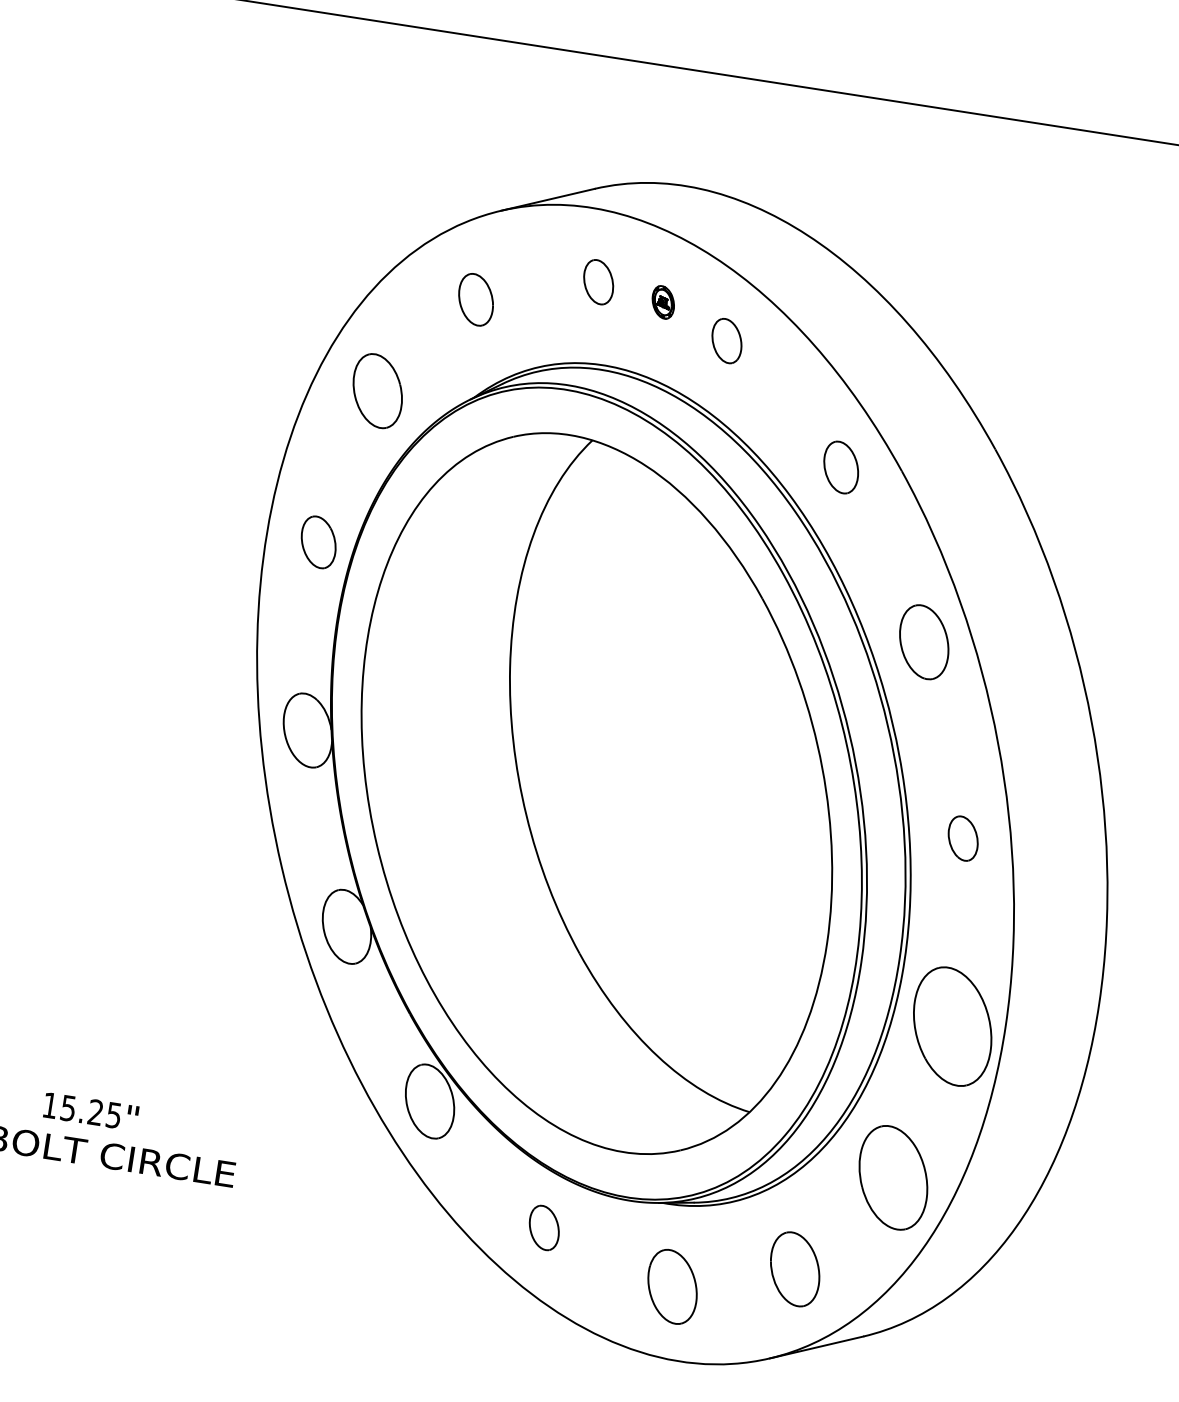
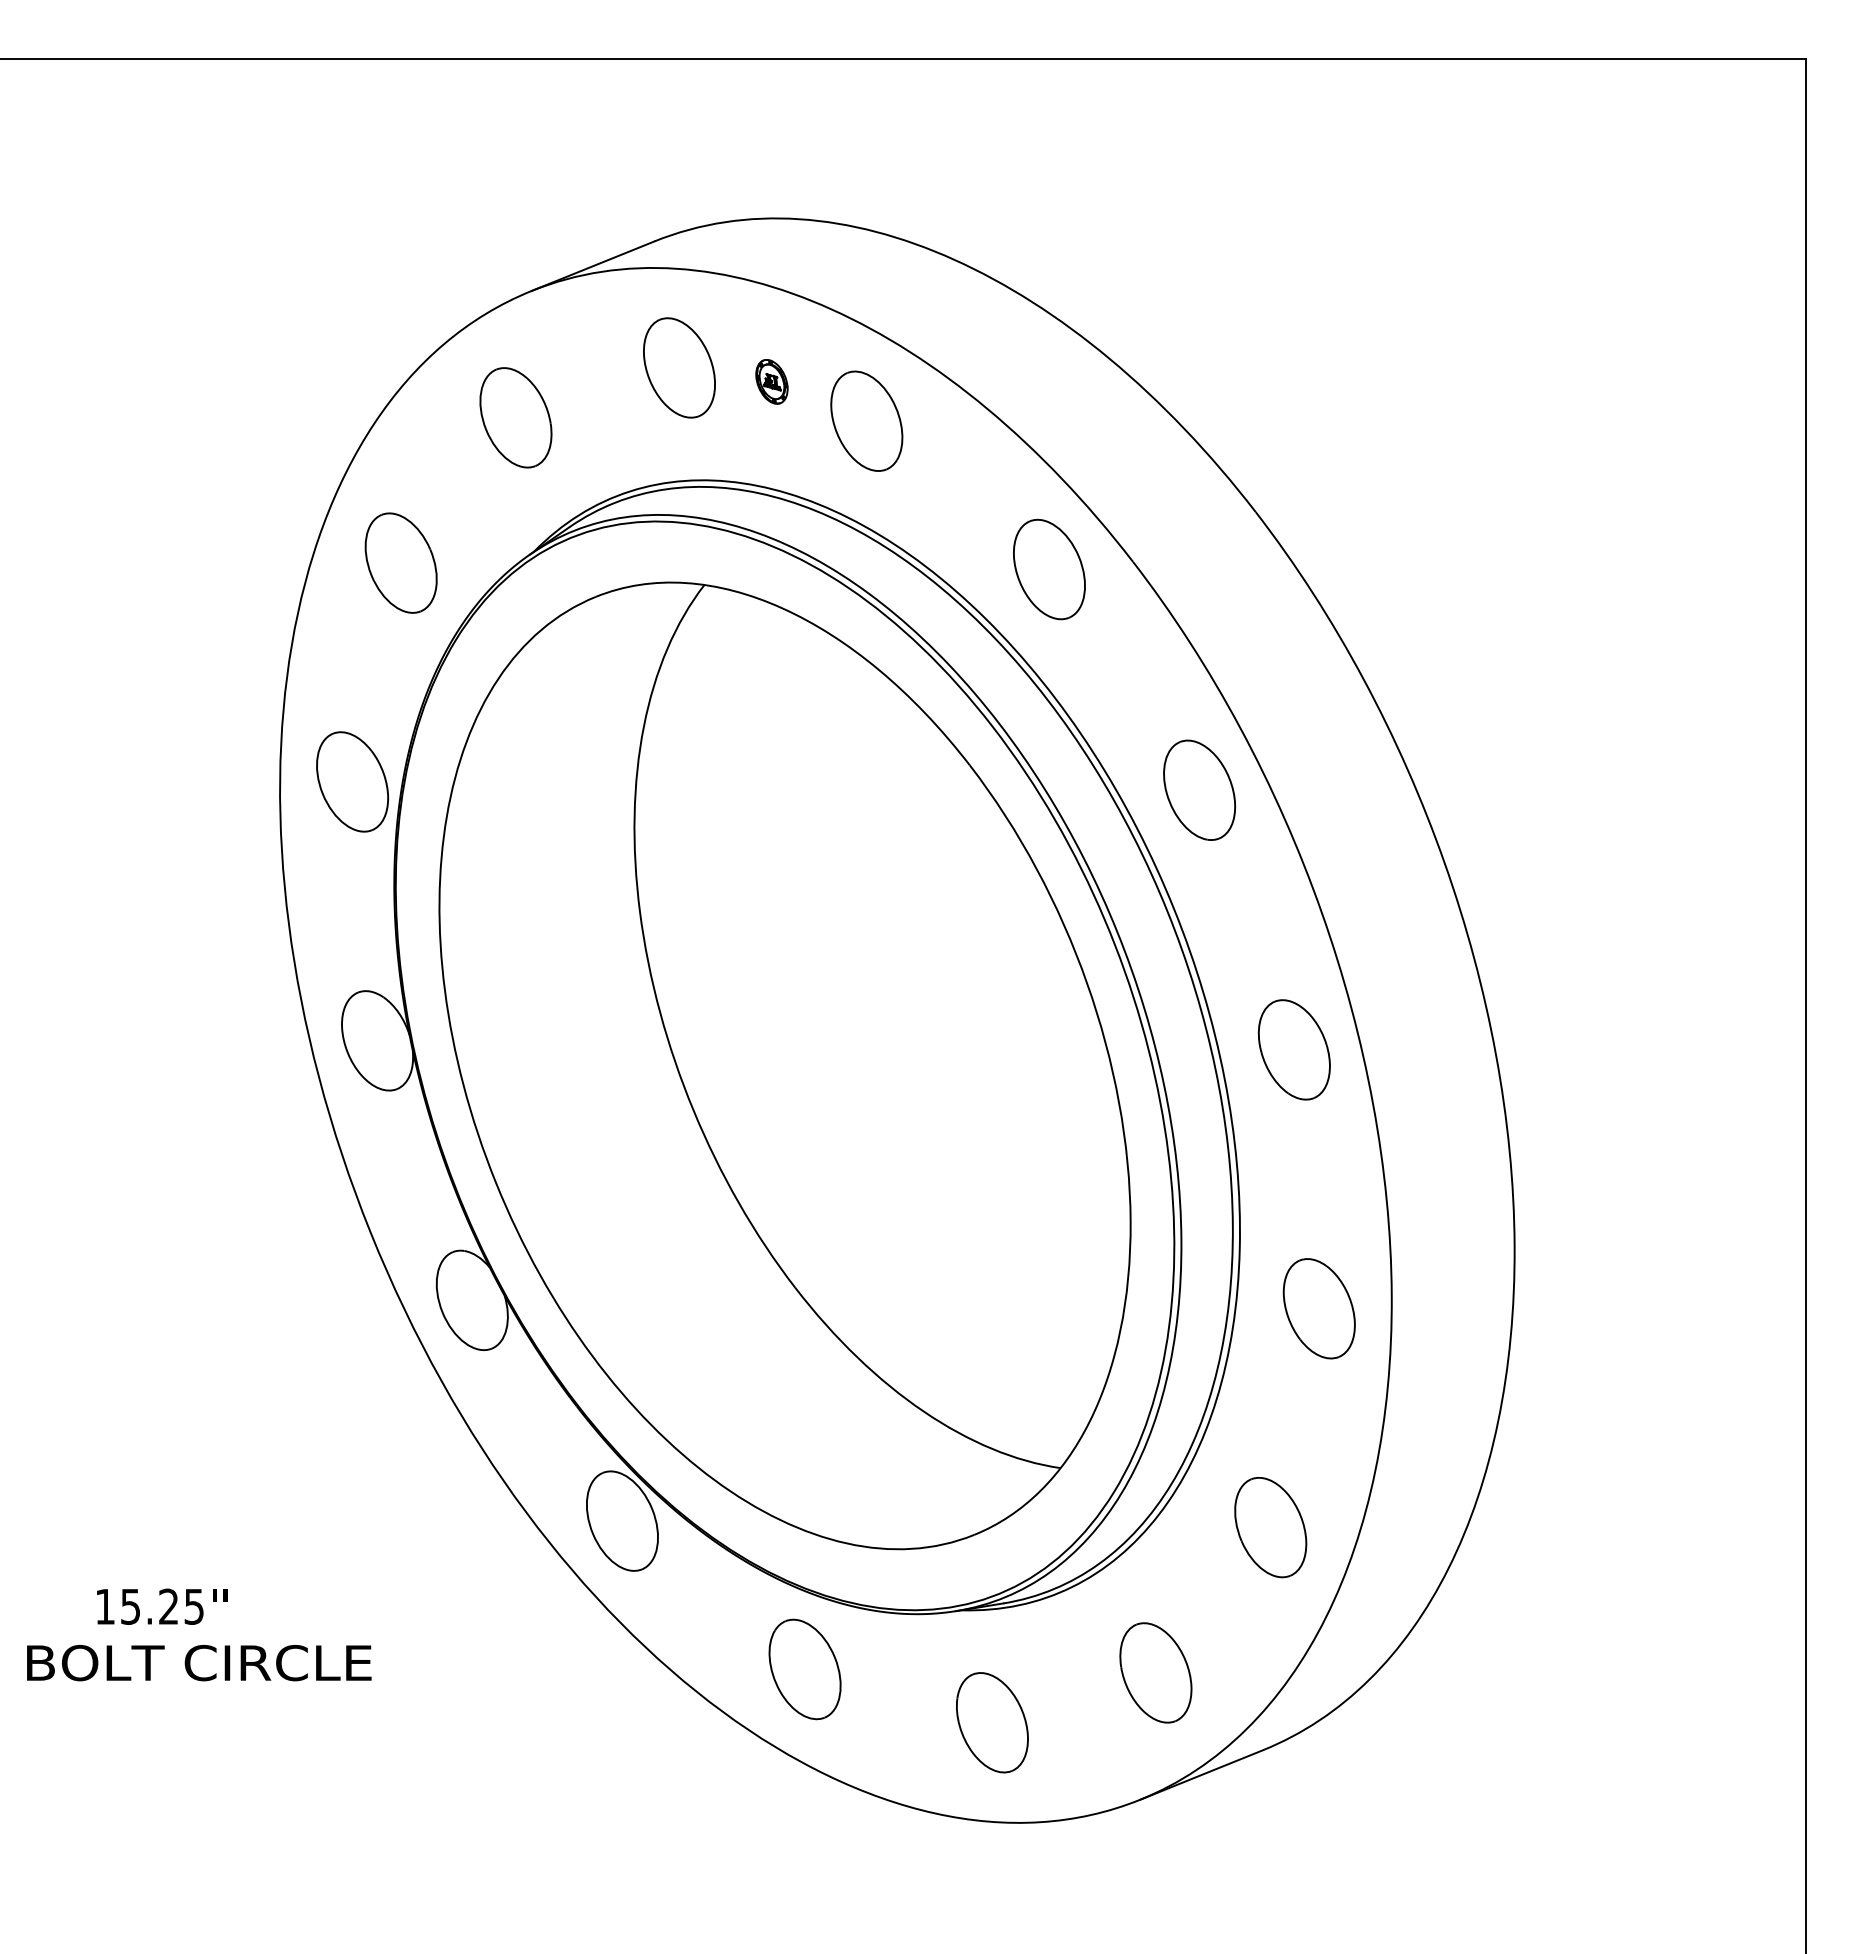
part: (598, 281) -> (679, 367), size x1.67
part: (475, 299) -> (515, 417), size x1.43
part: (726, 340) -> (866, 420), size x1.67
part: (841, 467) -> (1049, 569), size x1.43
part: (318, 542) -> (352, 781), size x1.43
part: (962, 838) -> (1293, 1049), size x1.67
part: (951, 1026) -> (1318, 1308), size x0.62
part: (893, 1177) -> (1270, 1527), size x0.71
part: (543, 1227) -> (804, 1669), size x1.67

